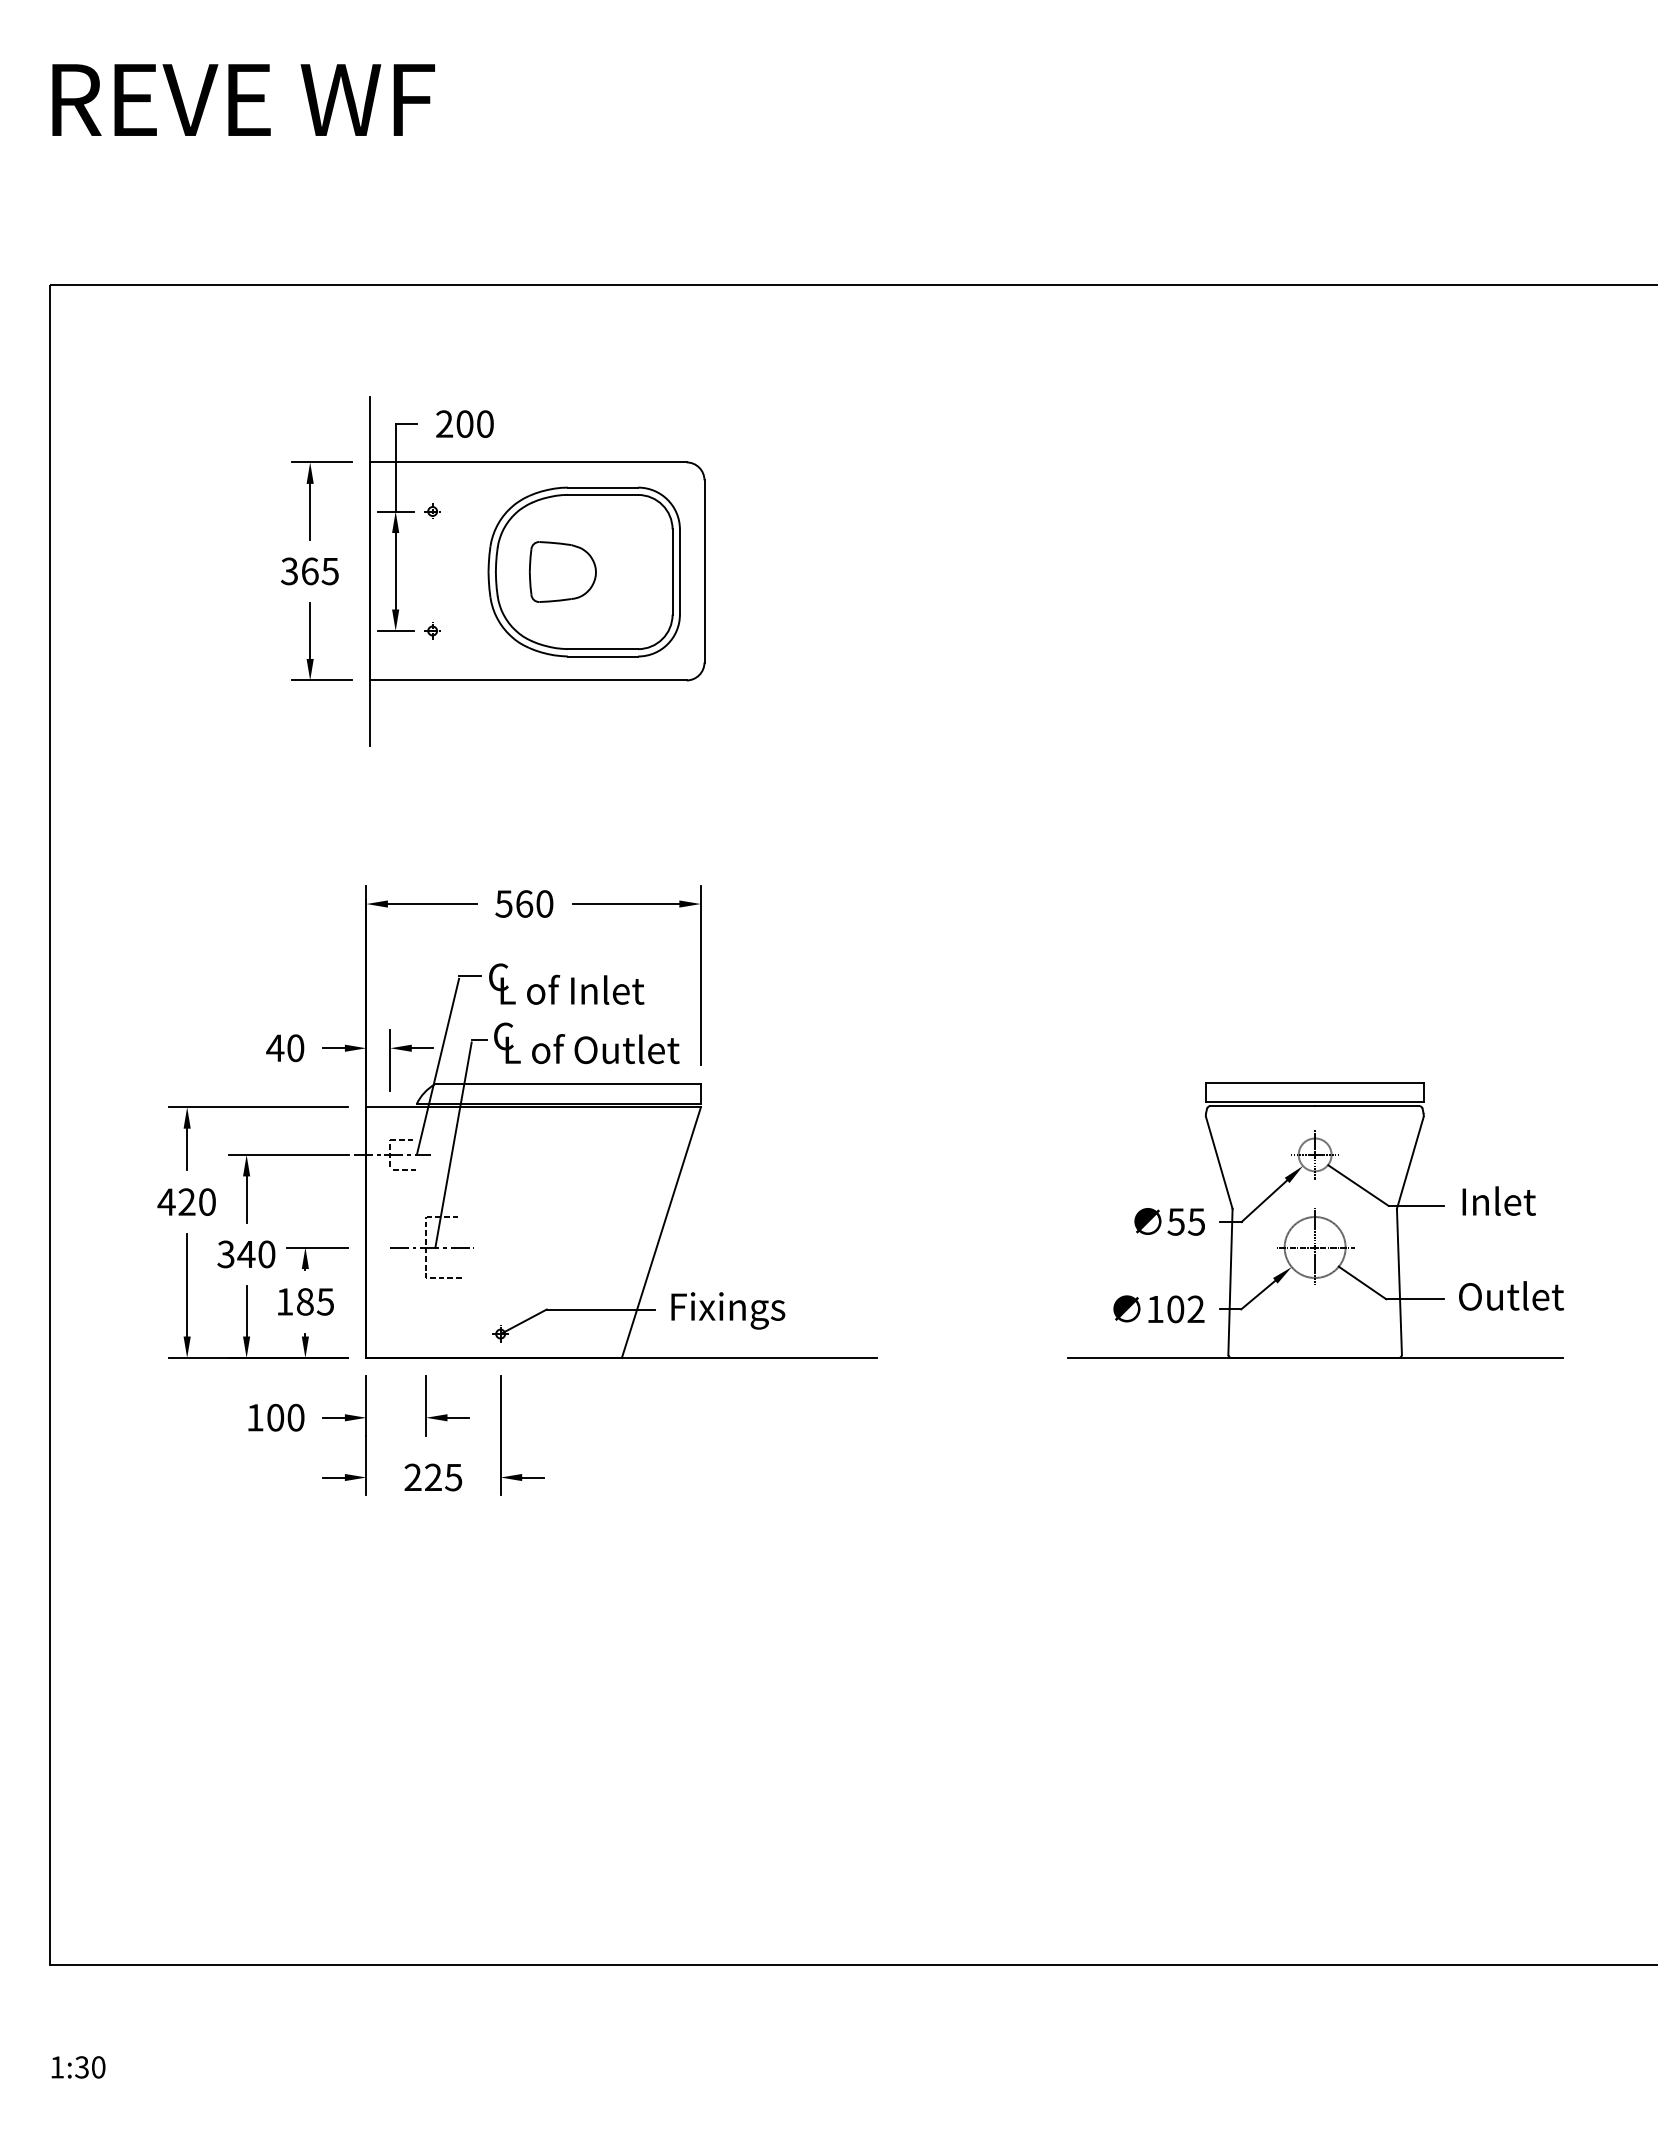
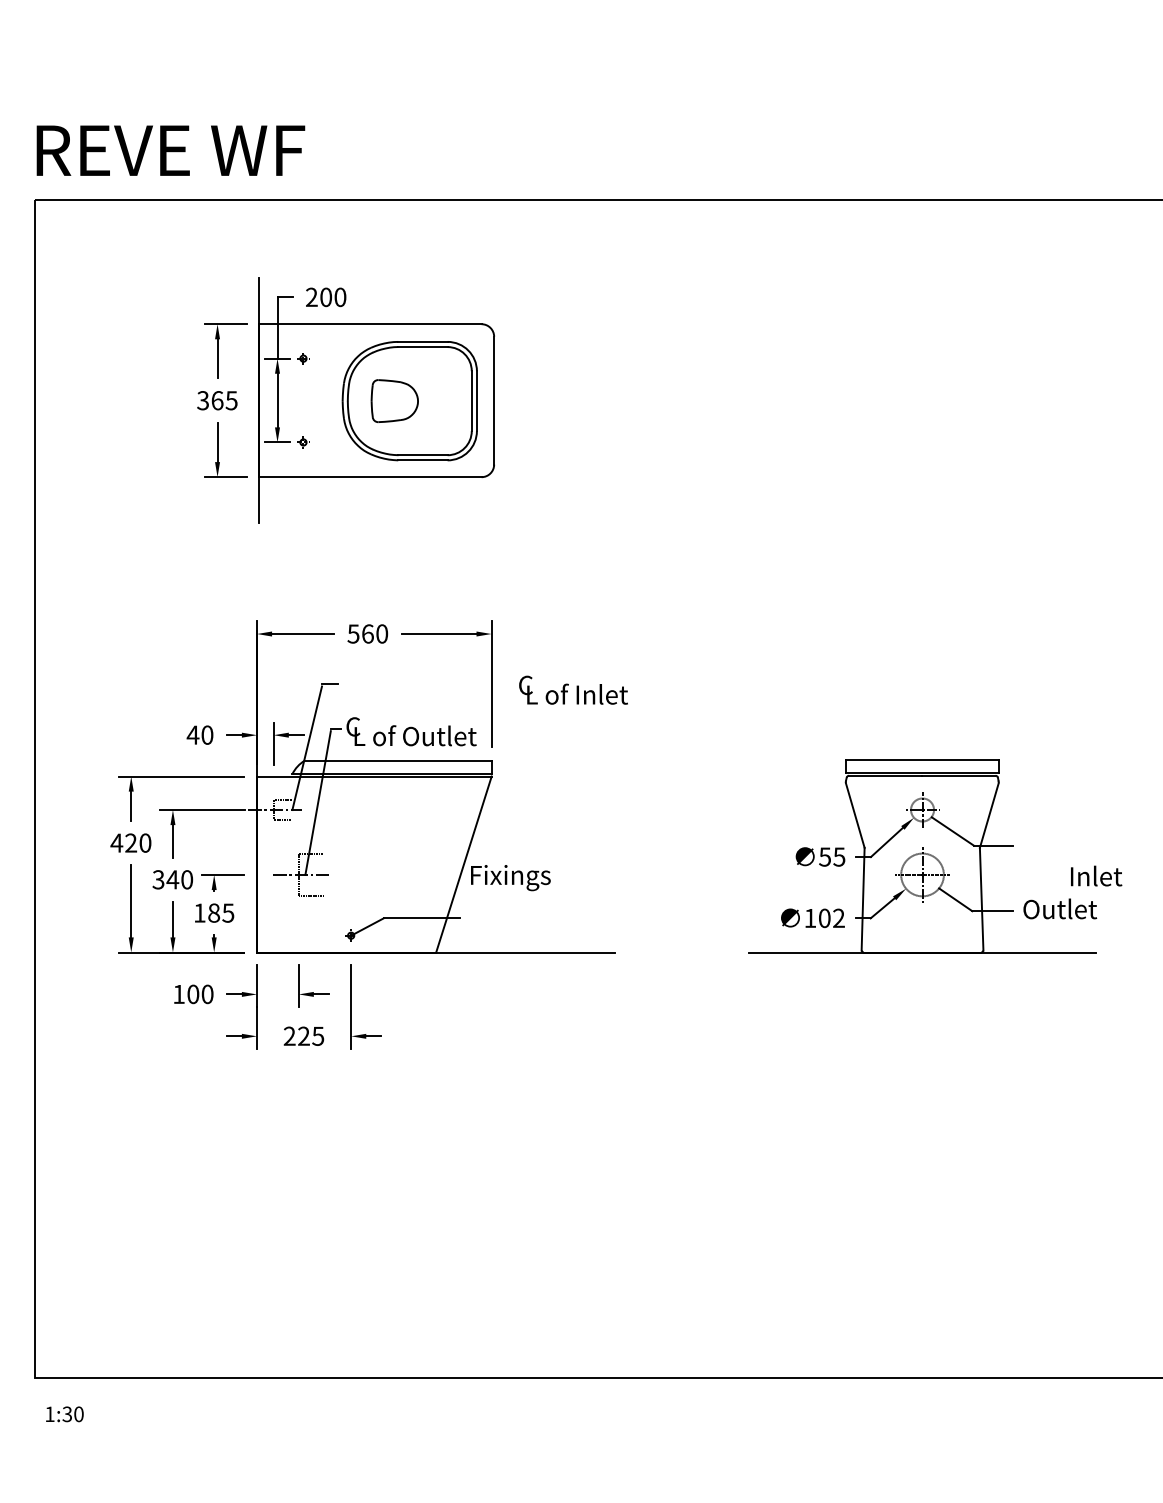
text: (243, 99) -> (170, 150), moved
text: (566, 983) -> (573, 689), moved
text: (1498, 1200) -> (1096, 875), moved
text: (728, 1310) -> (510, 877), moved
text: (78, 2067) -> (64, 1414), moved

